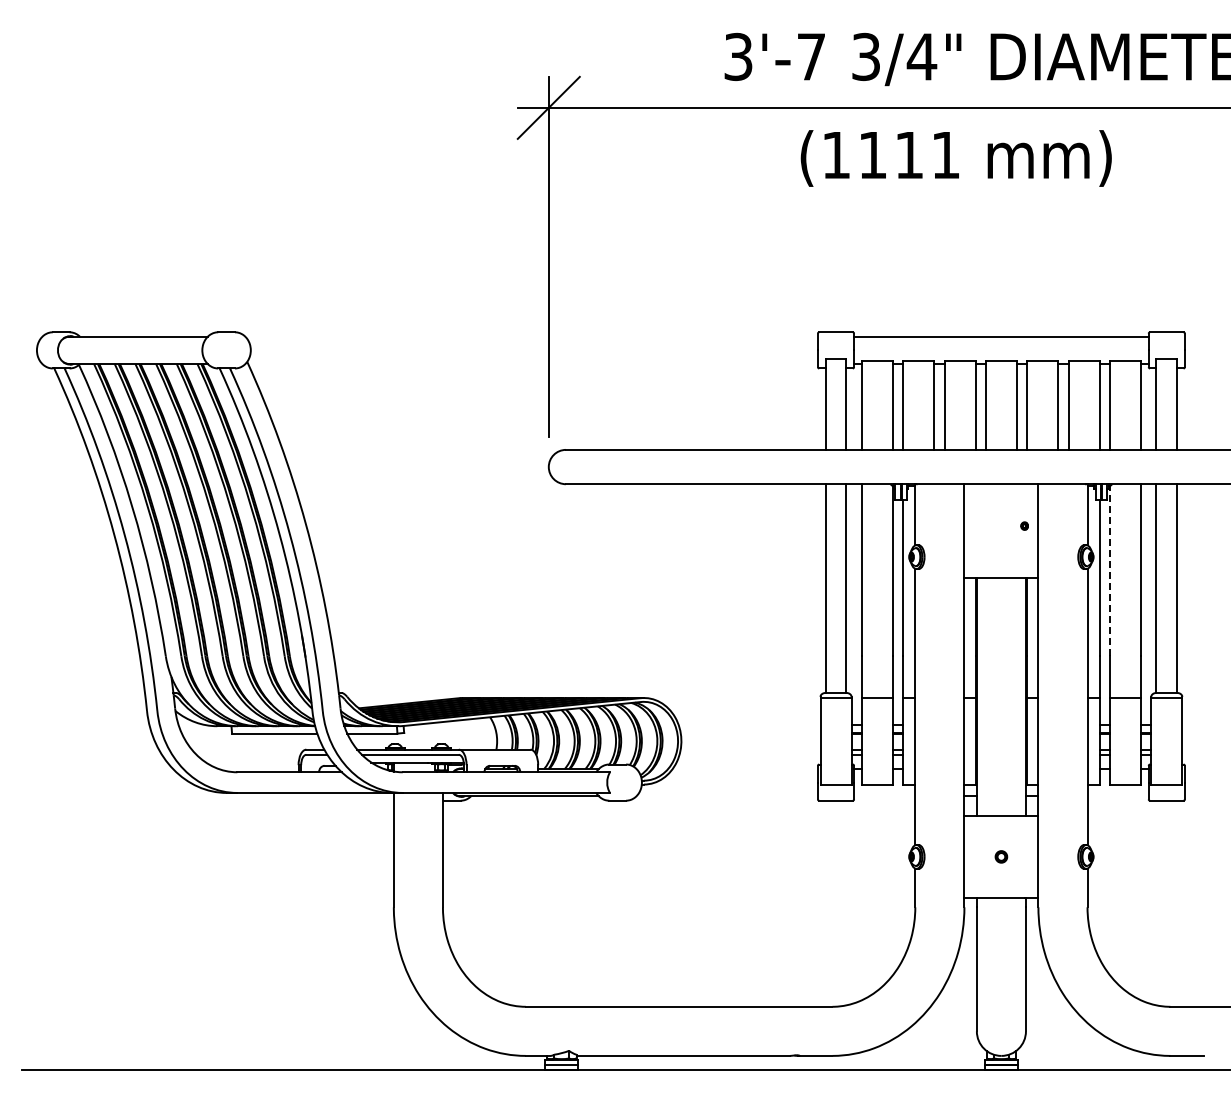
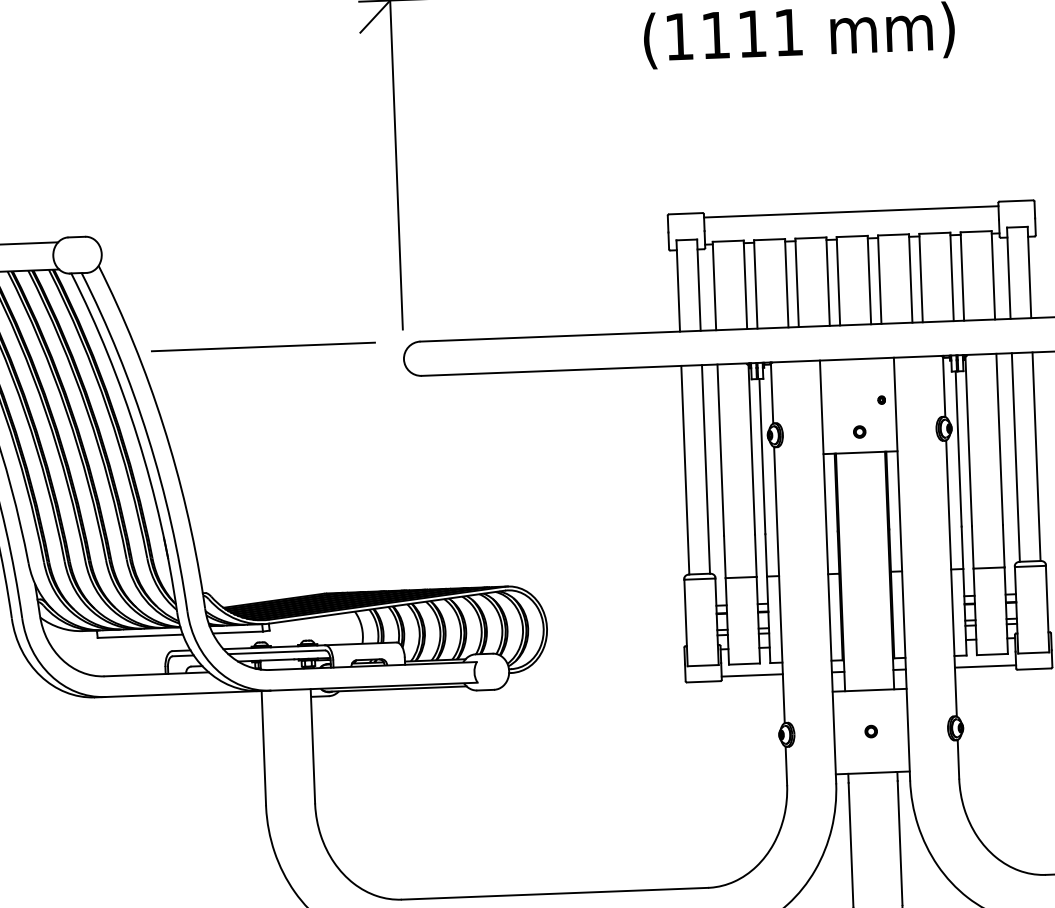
line: (408, 449) -> (263, 347), added
part: (1001, 556) -> (859, 431), added
line: (1109, 570) -> (968, 441), dashed -> solid
line: (884, 796) -> (752, 675), added
line: (1117, 796) -> (984, 666), added

